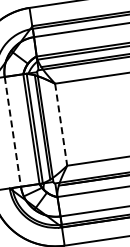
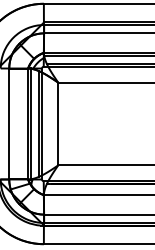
line: (61, 125) -> (58, 124), dashed -> solid
line: (13, 132) -> (9, 124), dashed -> solid

